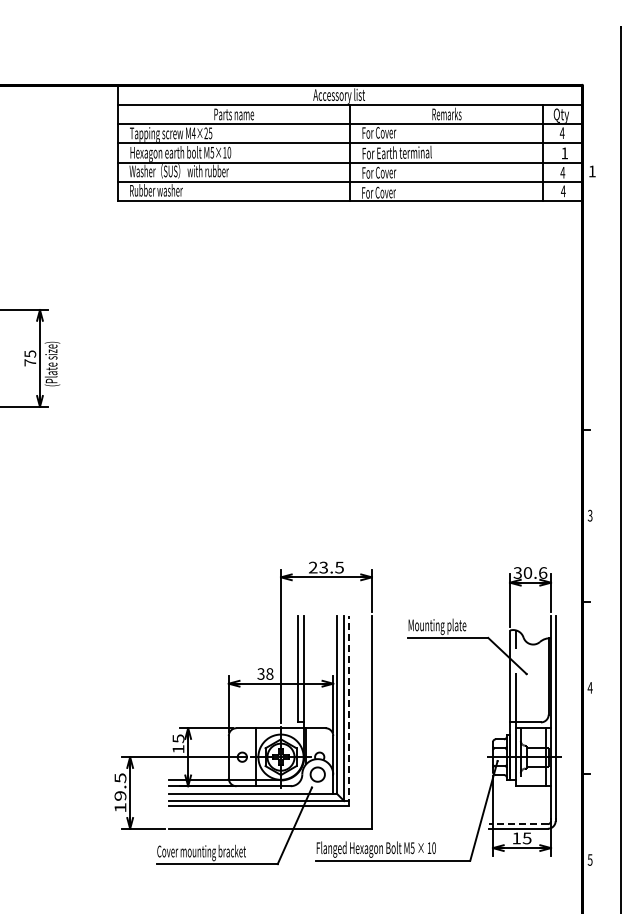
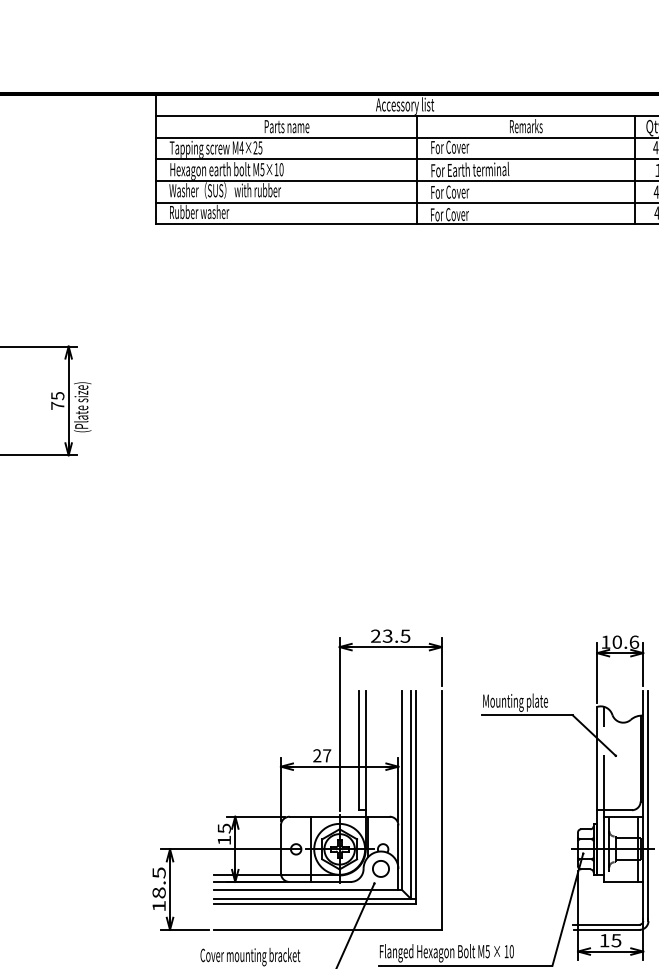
text: (517, 572) -> (605, 641), 30.6 -> 10.6
text: (265, 673) -> (322, 755), 38 -> 27
line: (348, 710) -> (415, 796), dashed -> solid
text: (120, 795) -> (159, 892), 19.5 -> 18.5
line: (518, 824) -> (606, 925), dashed -> solid

